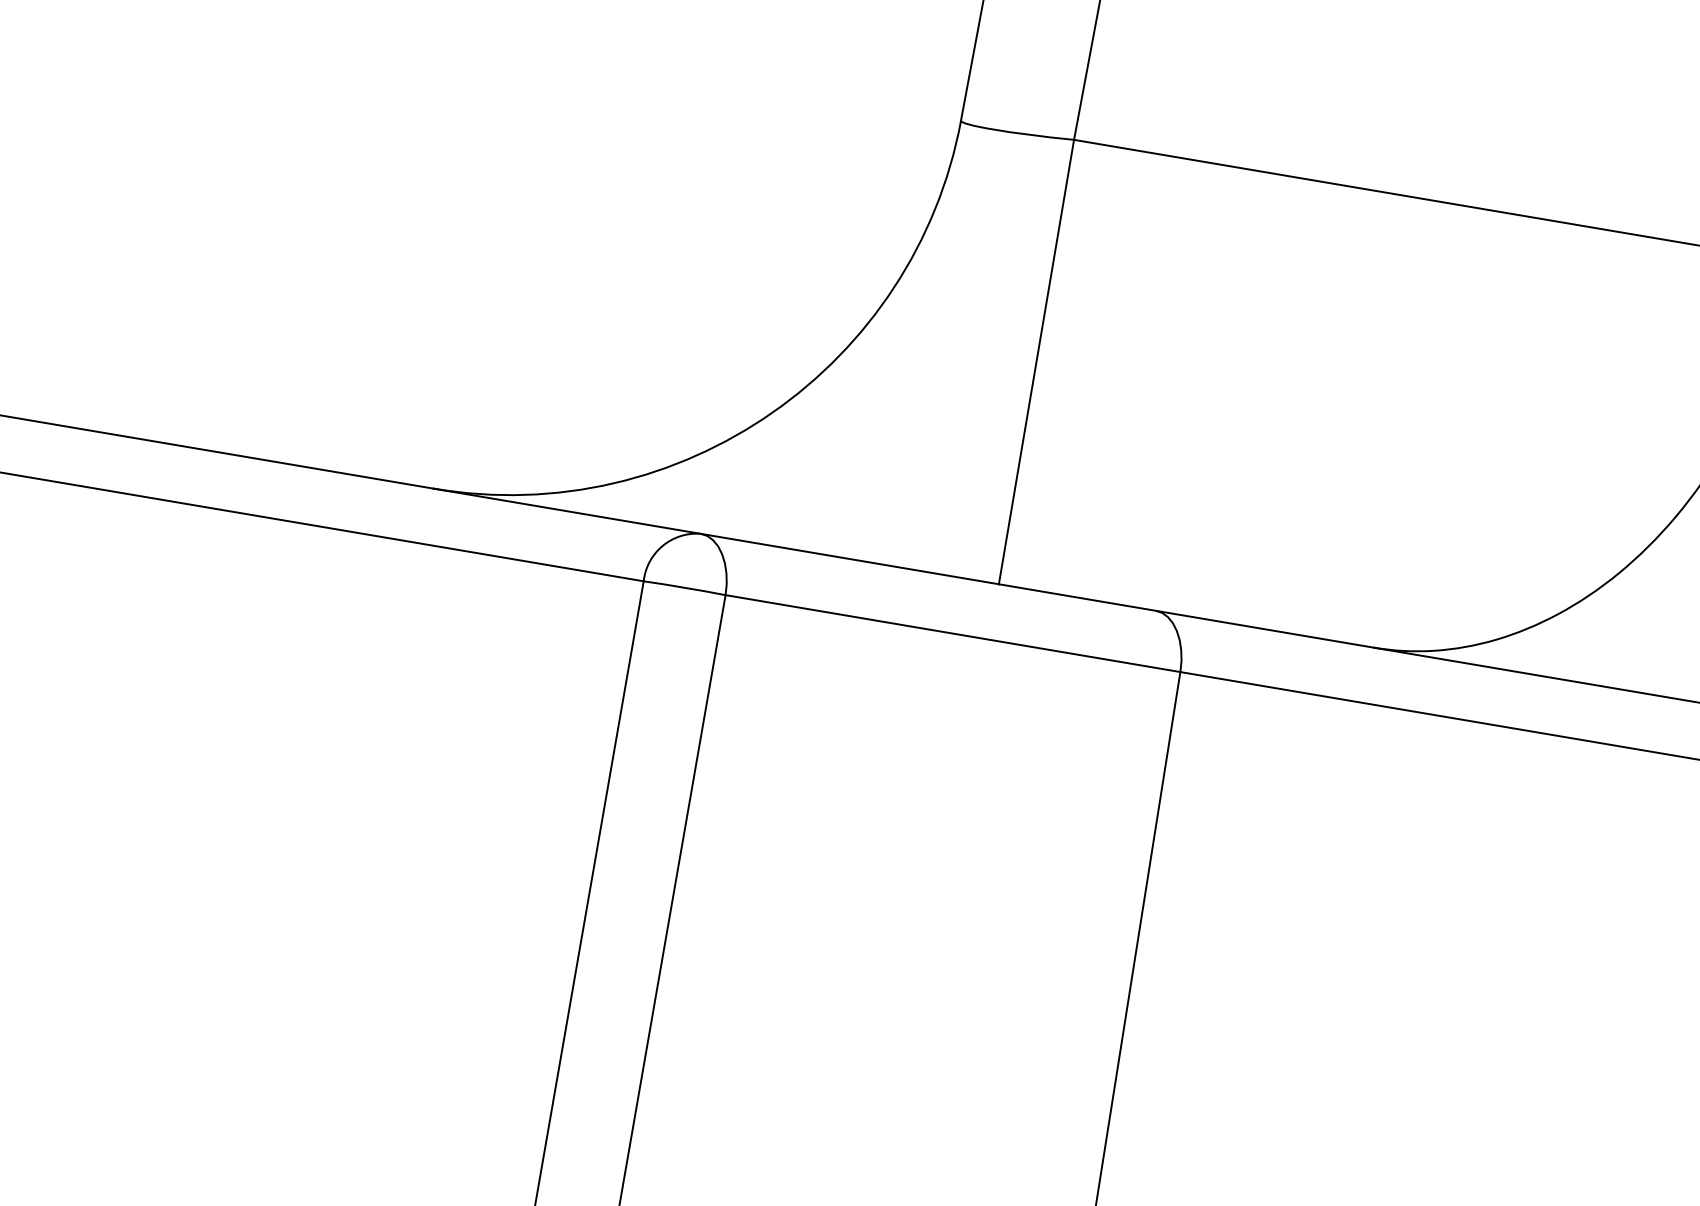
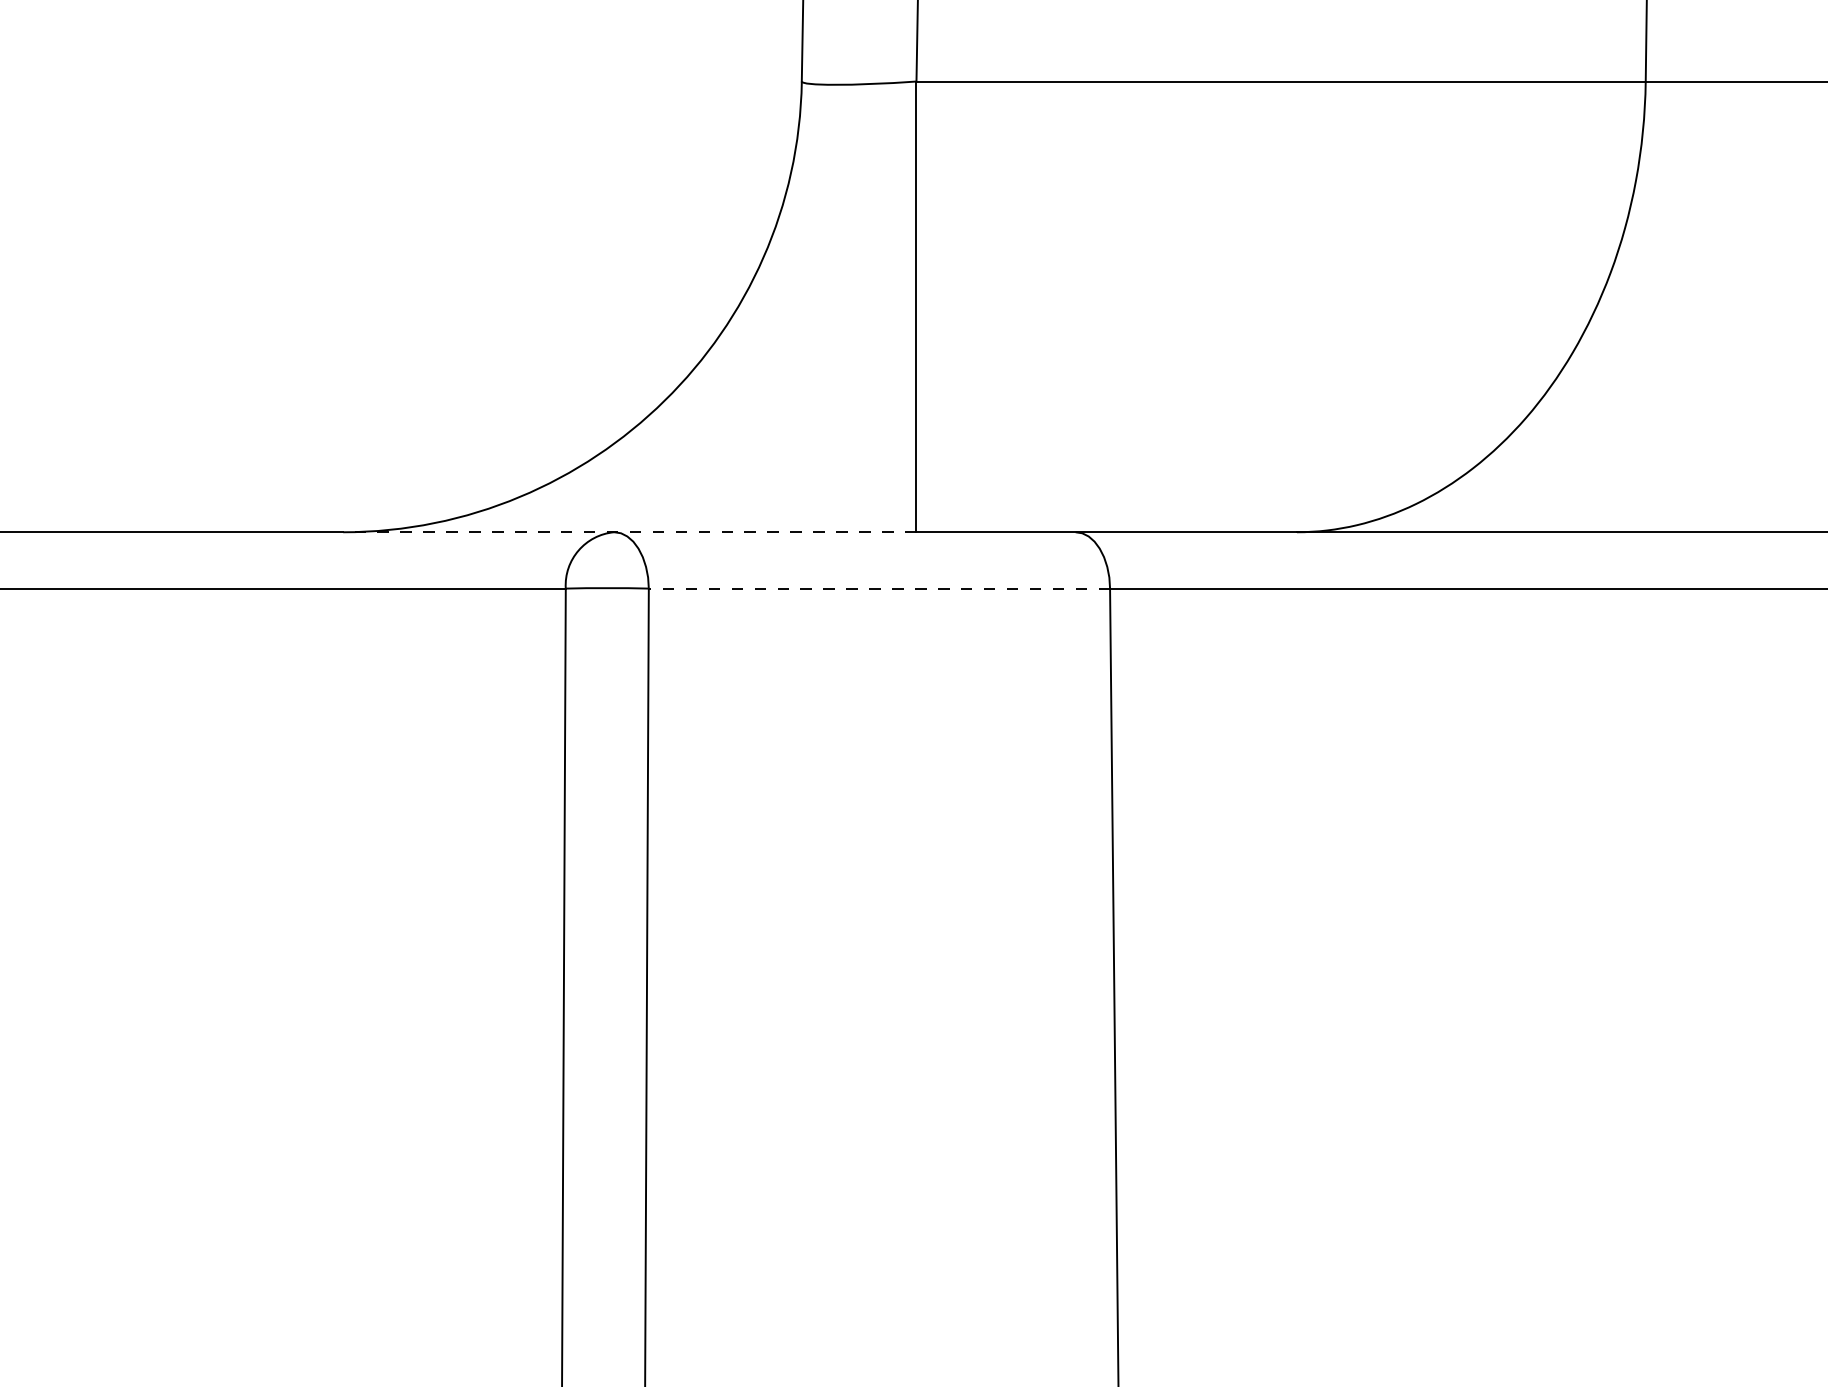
line: (715, 536) -> (629, 532), solid -> dashed
line: (953, 633) -> (879, 588), solid -> dashed

